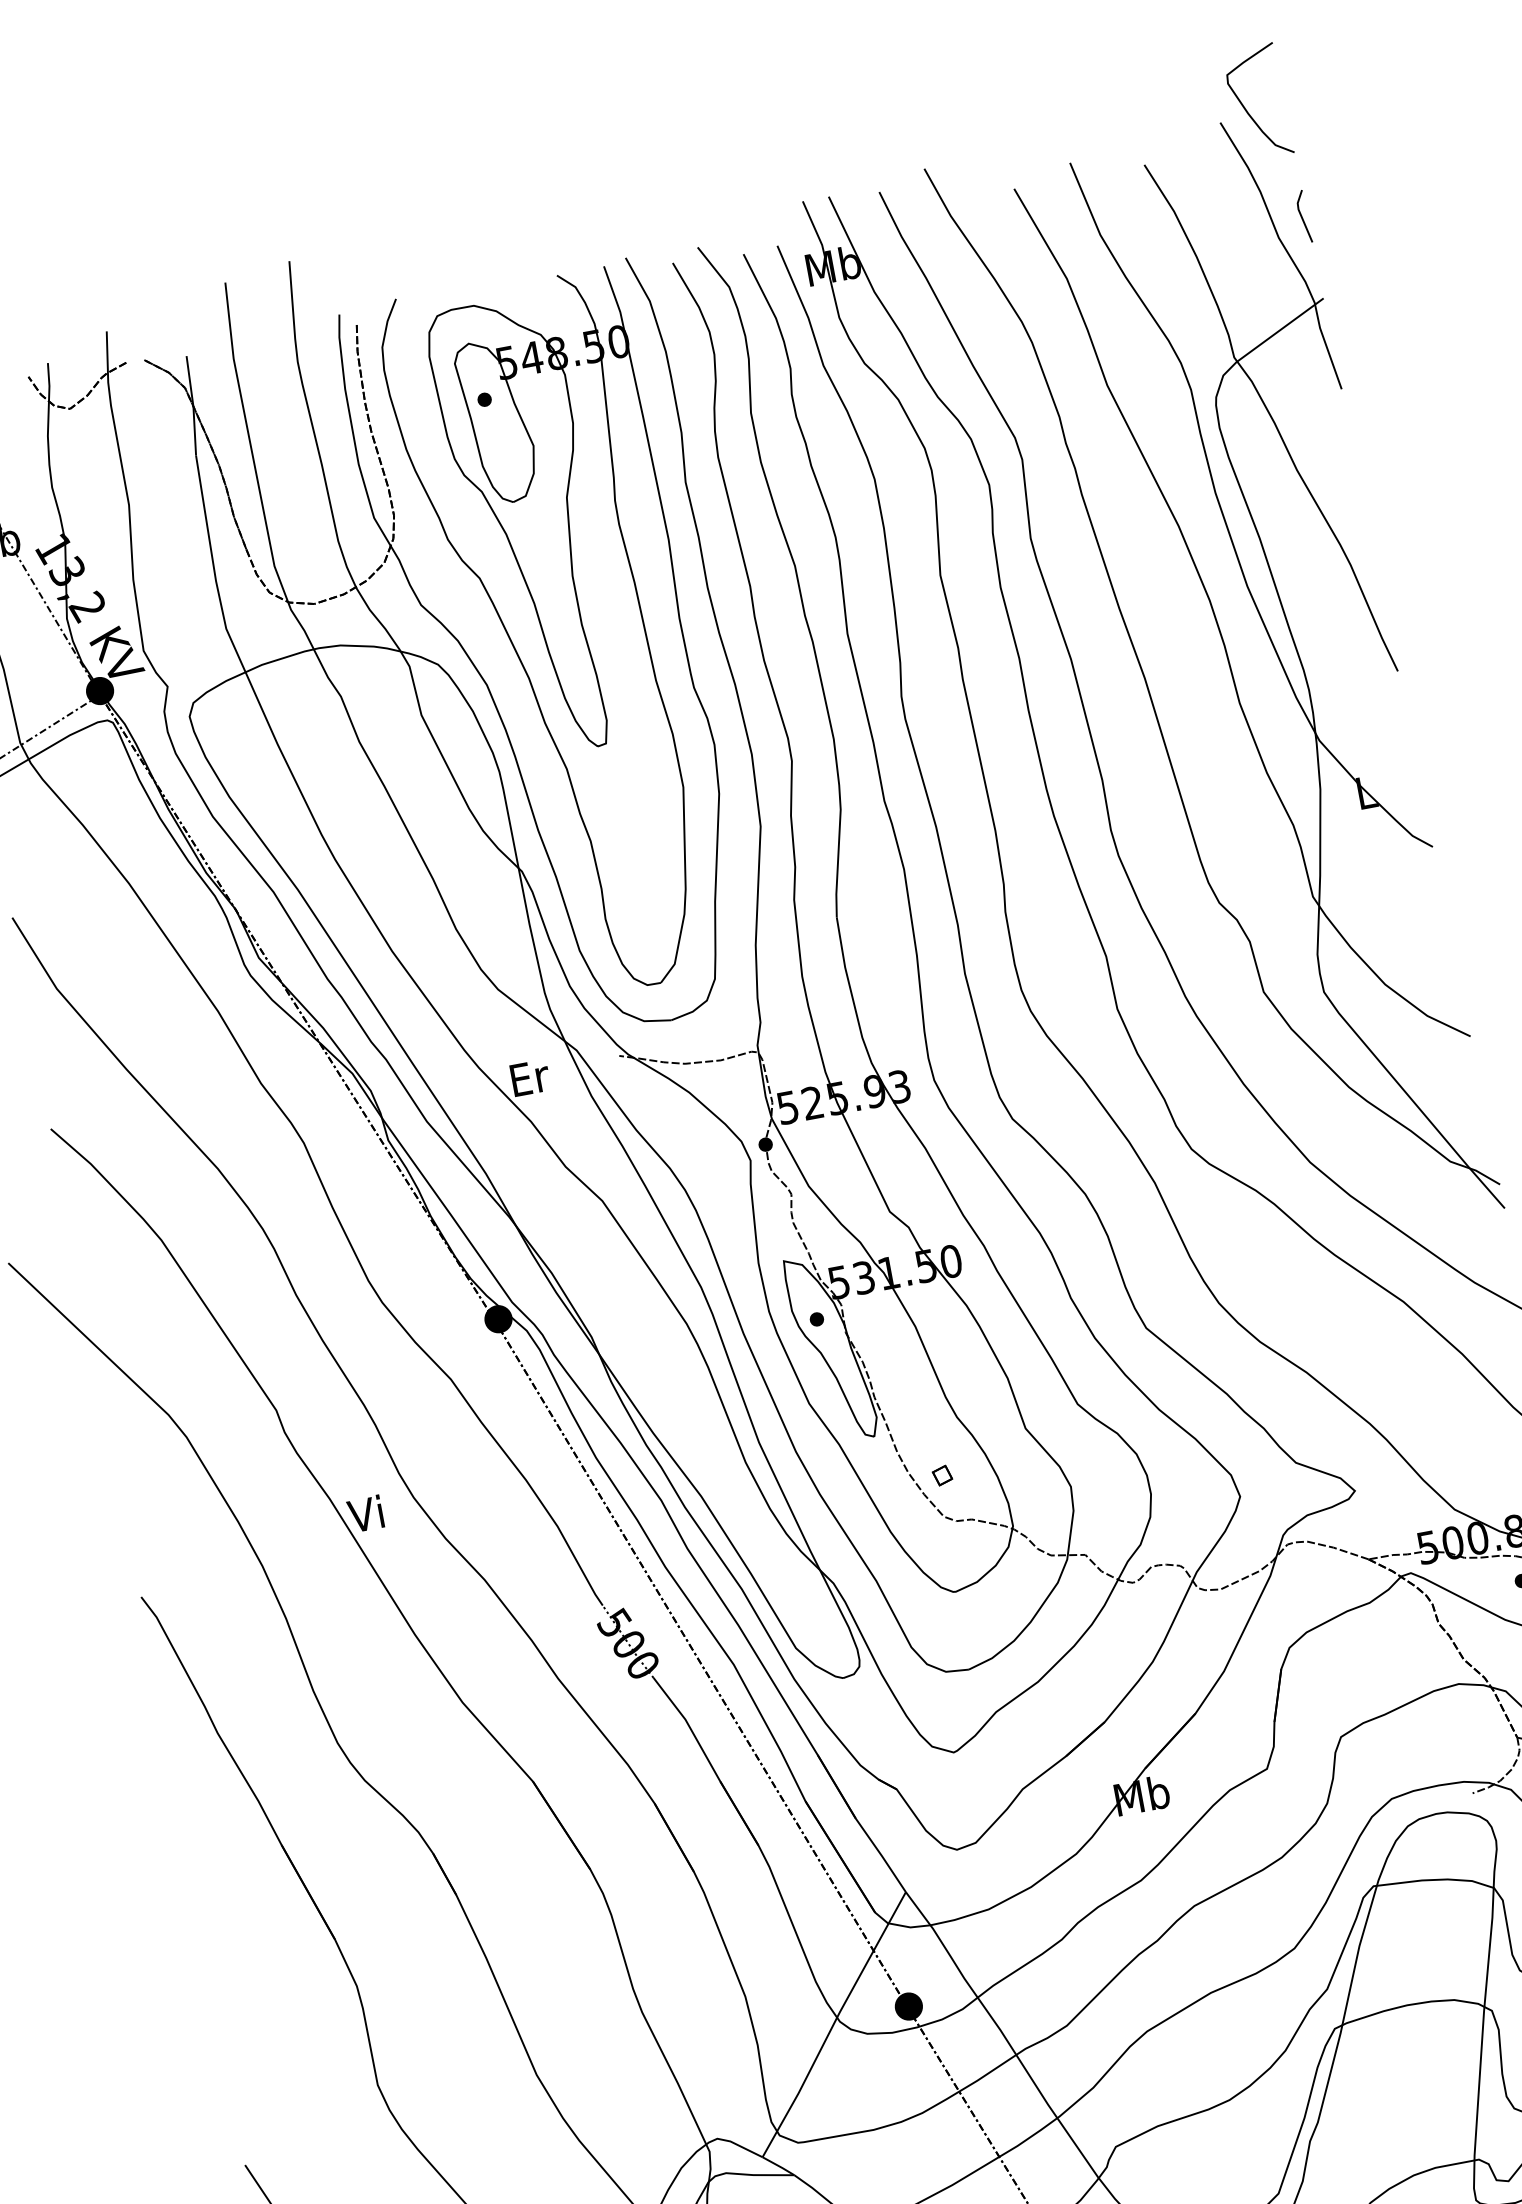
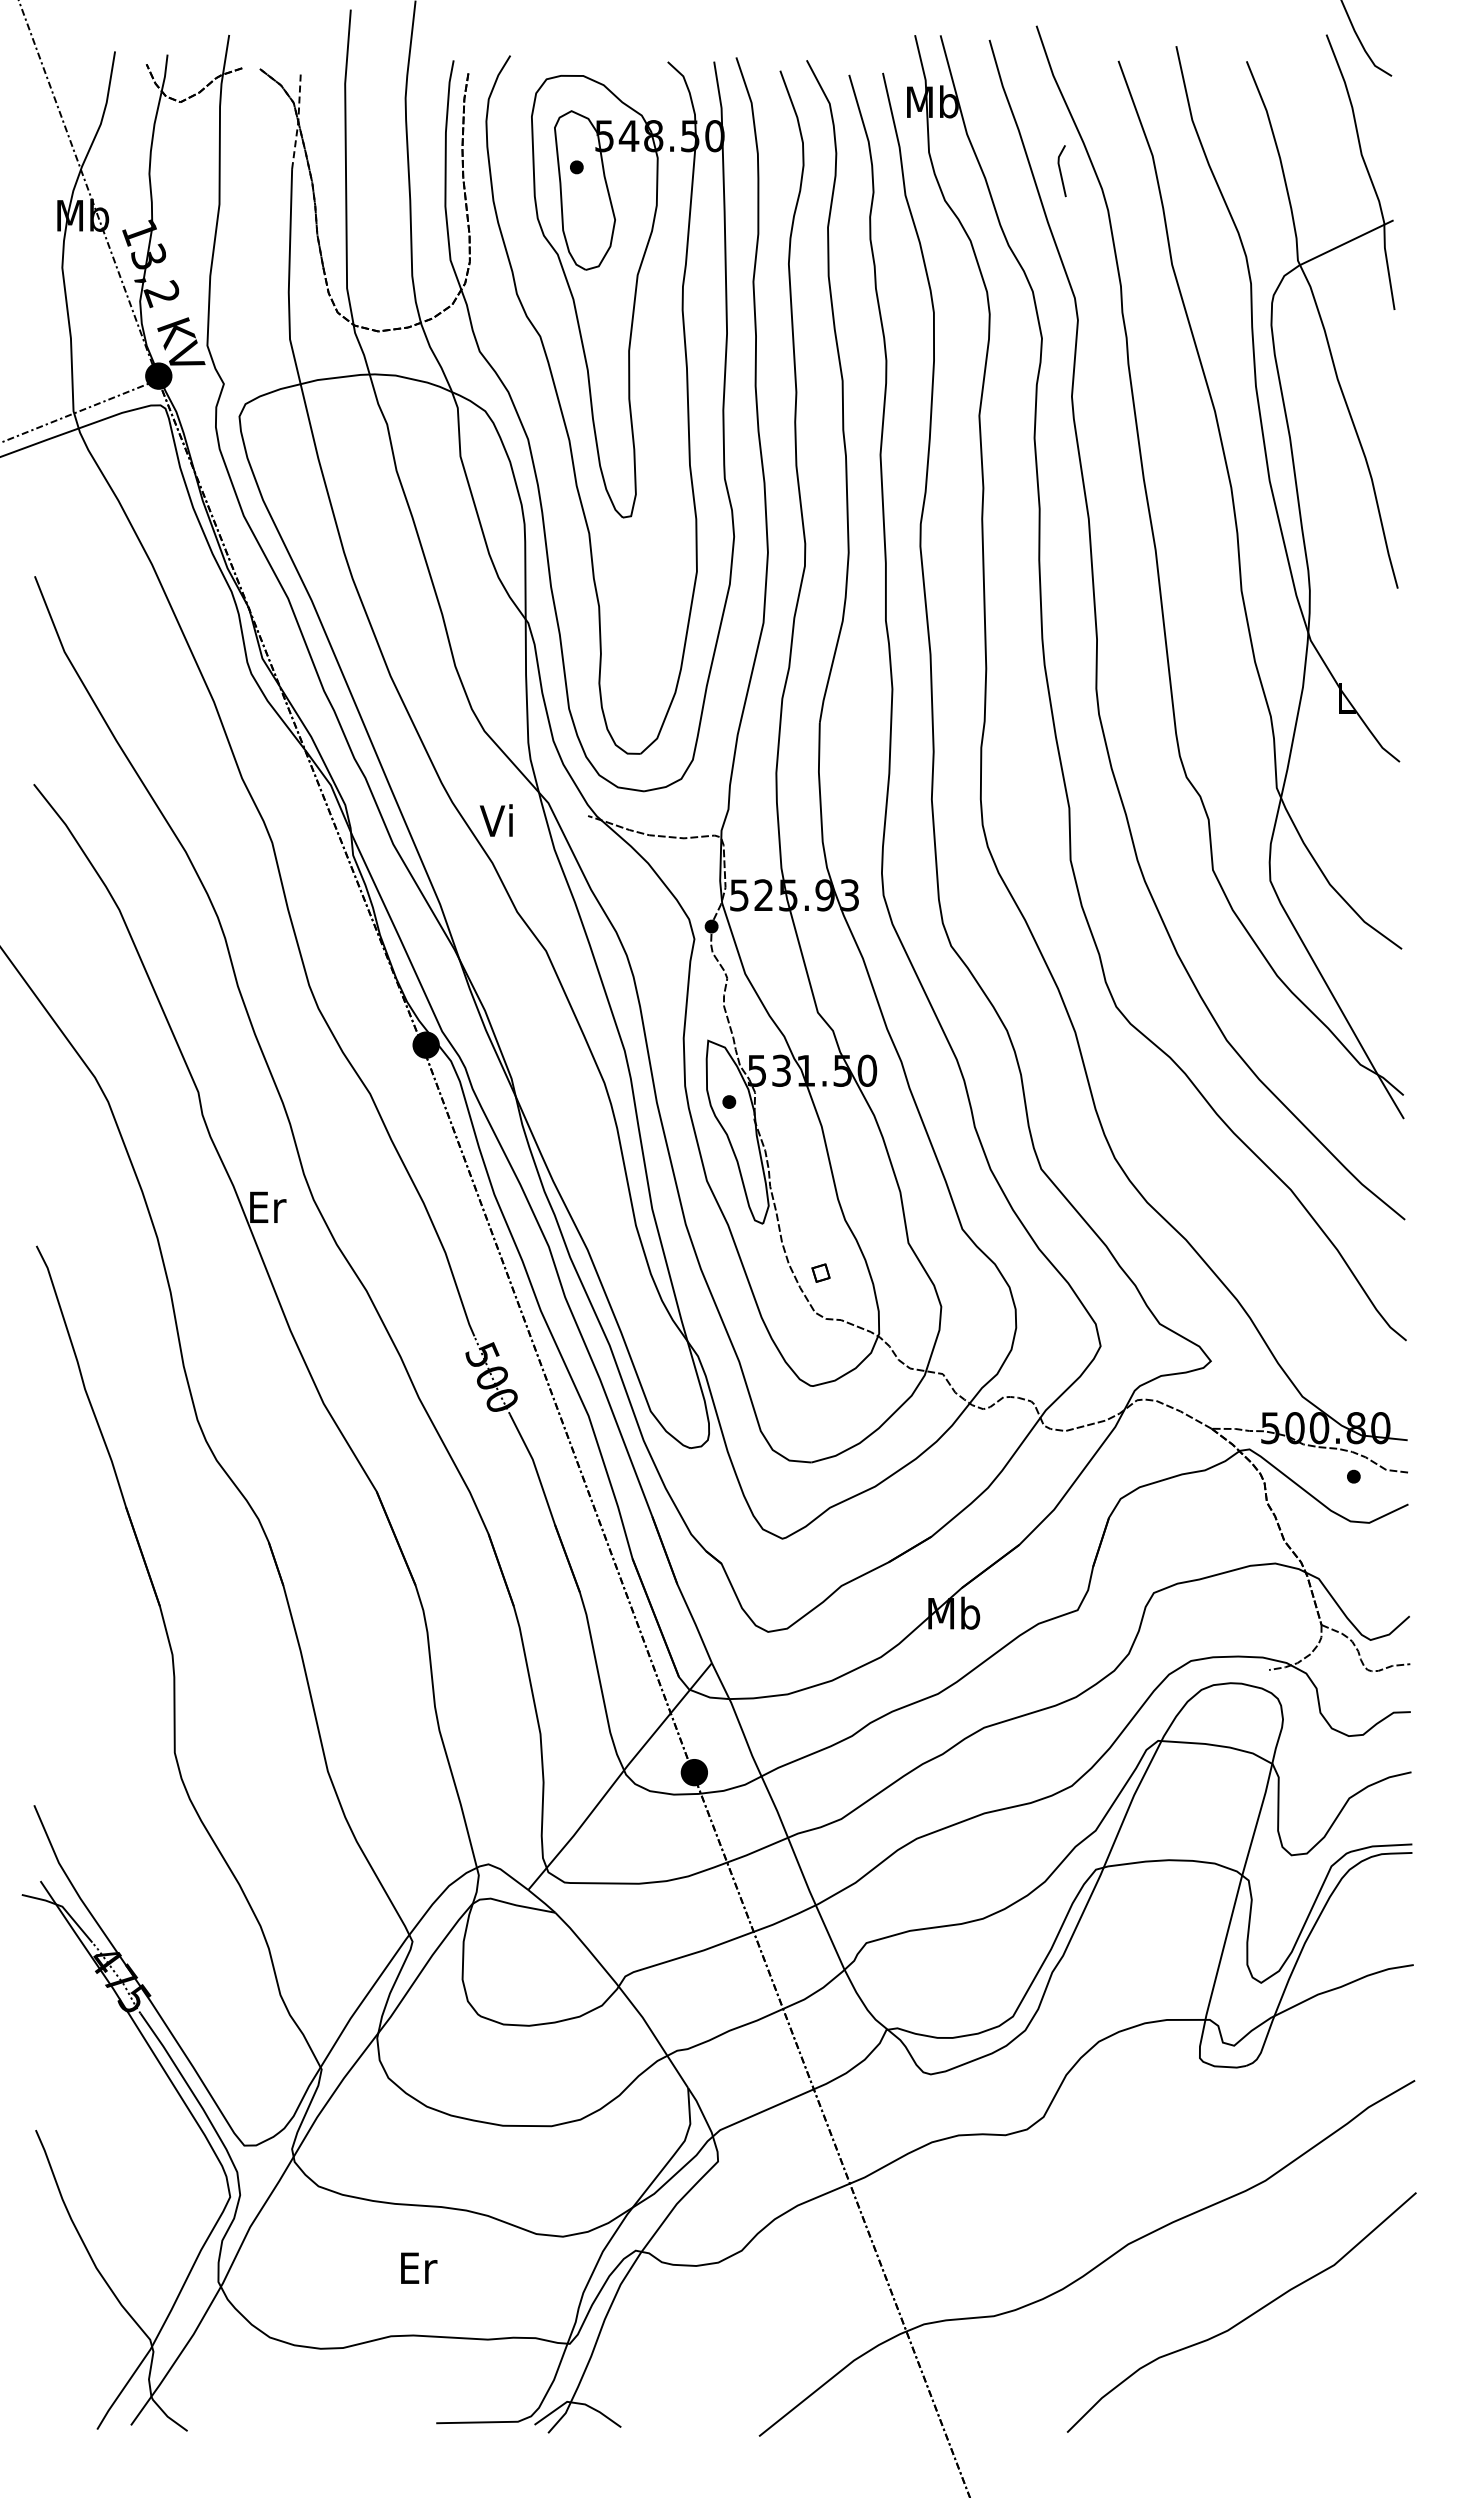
line: (1303, 217) -> (1061, 171), moved
line: (193, 406) -> (298, 121), solid -> dashed
text: (529, 1077) -> (498, 820), Er -> Vi
text: (368, 1513) -> (267, 1206), Vi -> Er

